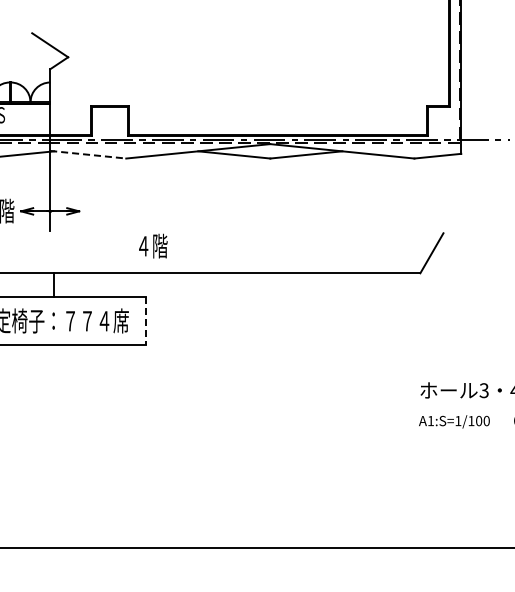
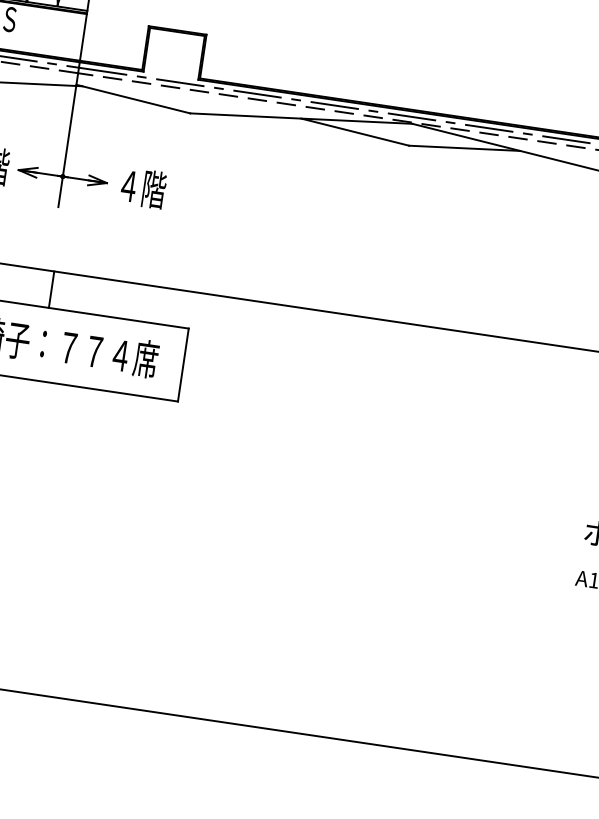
line: (88, 154) -> (133, 98), dashed -> solid
text: (153, 245) -> (144, 187), moved
line: (145, 321) -> (182, 365), dashed -> solid

